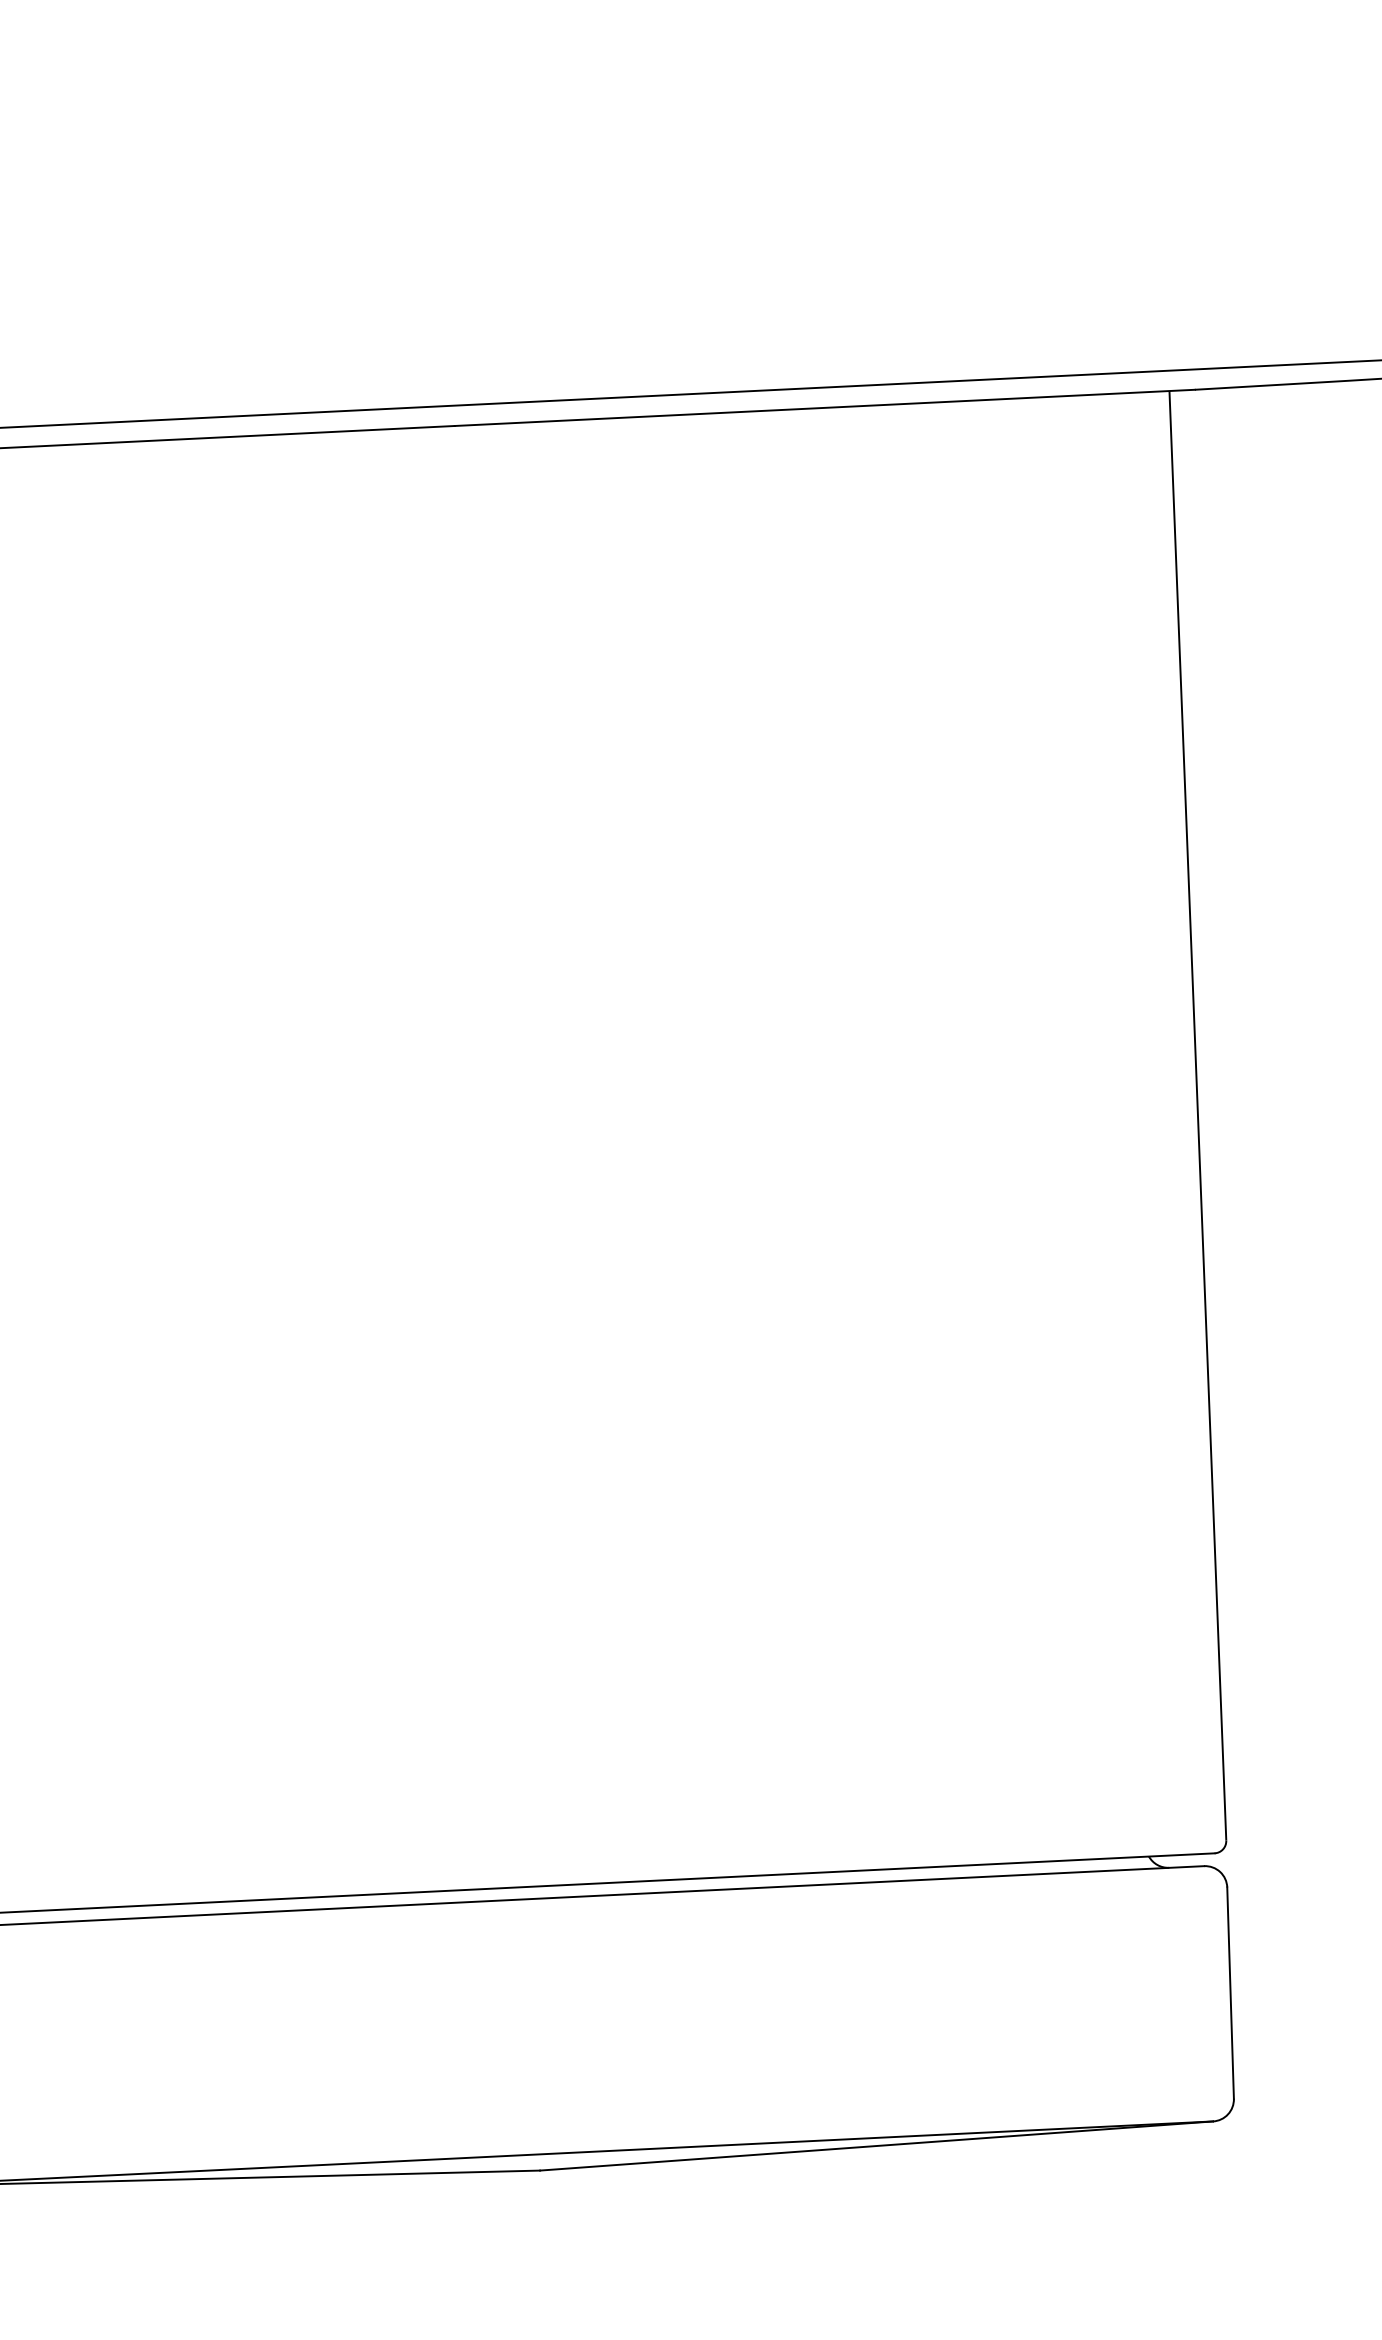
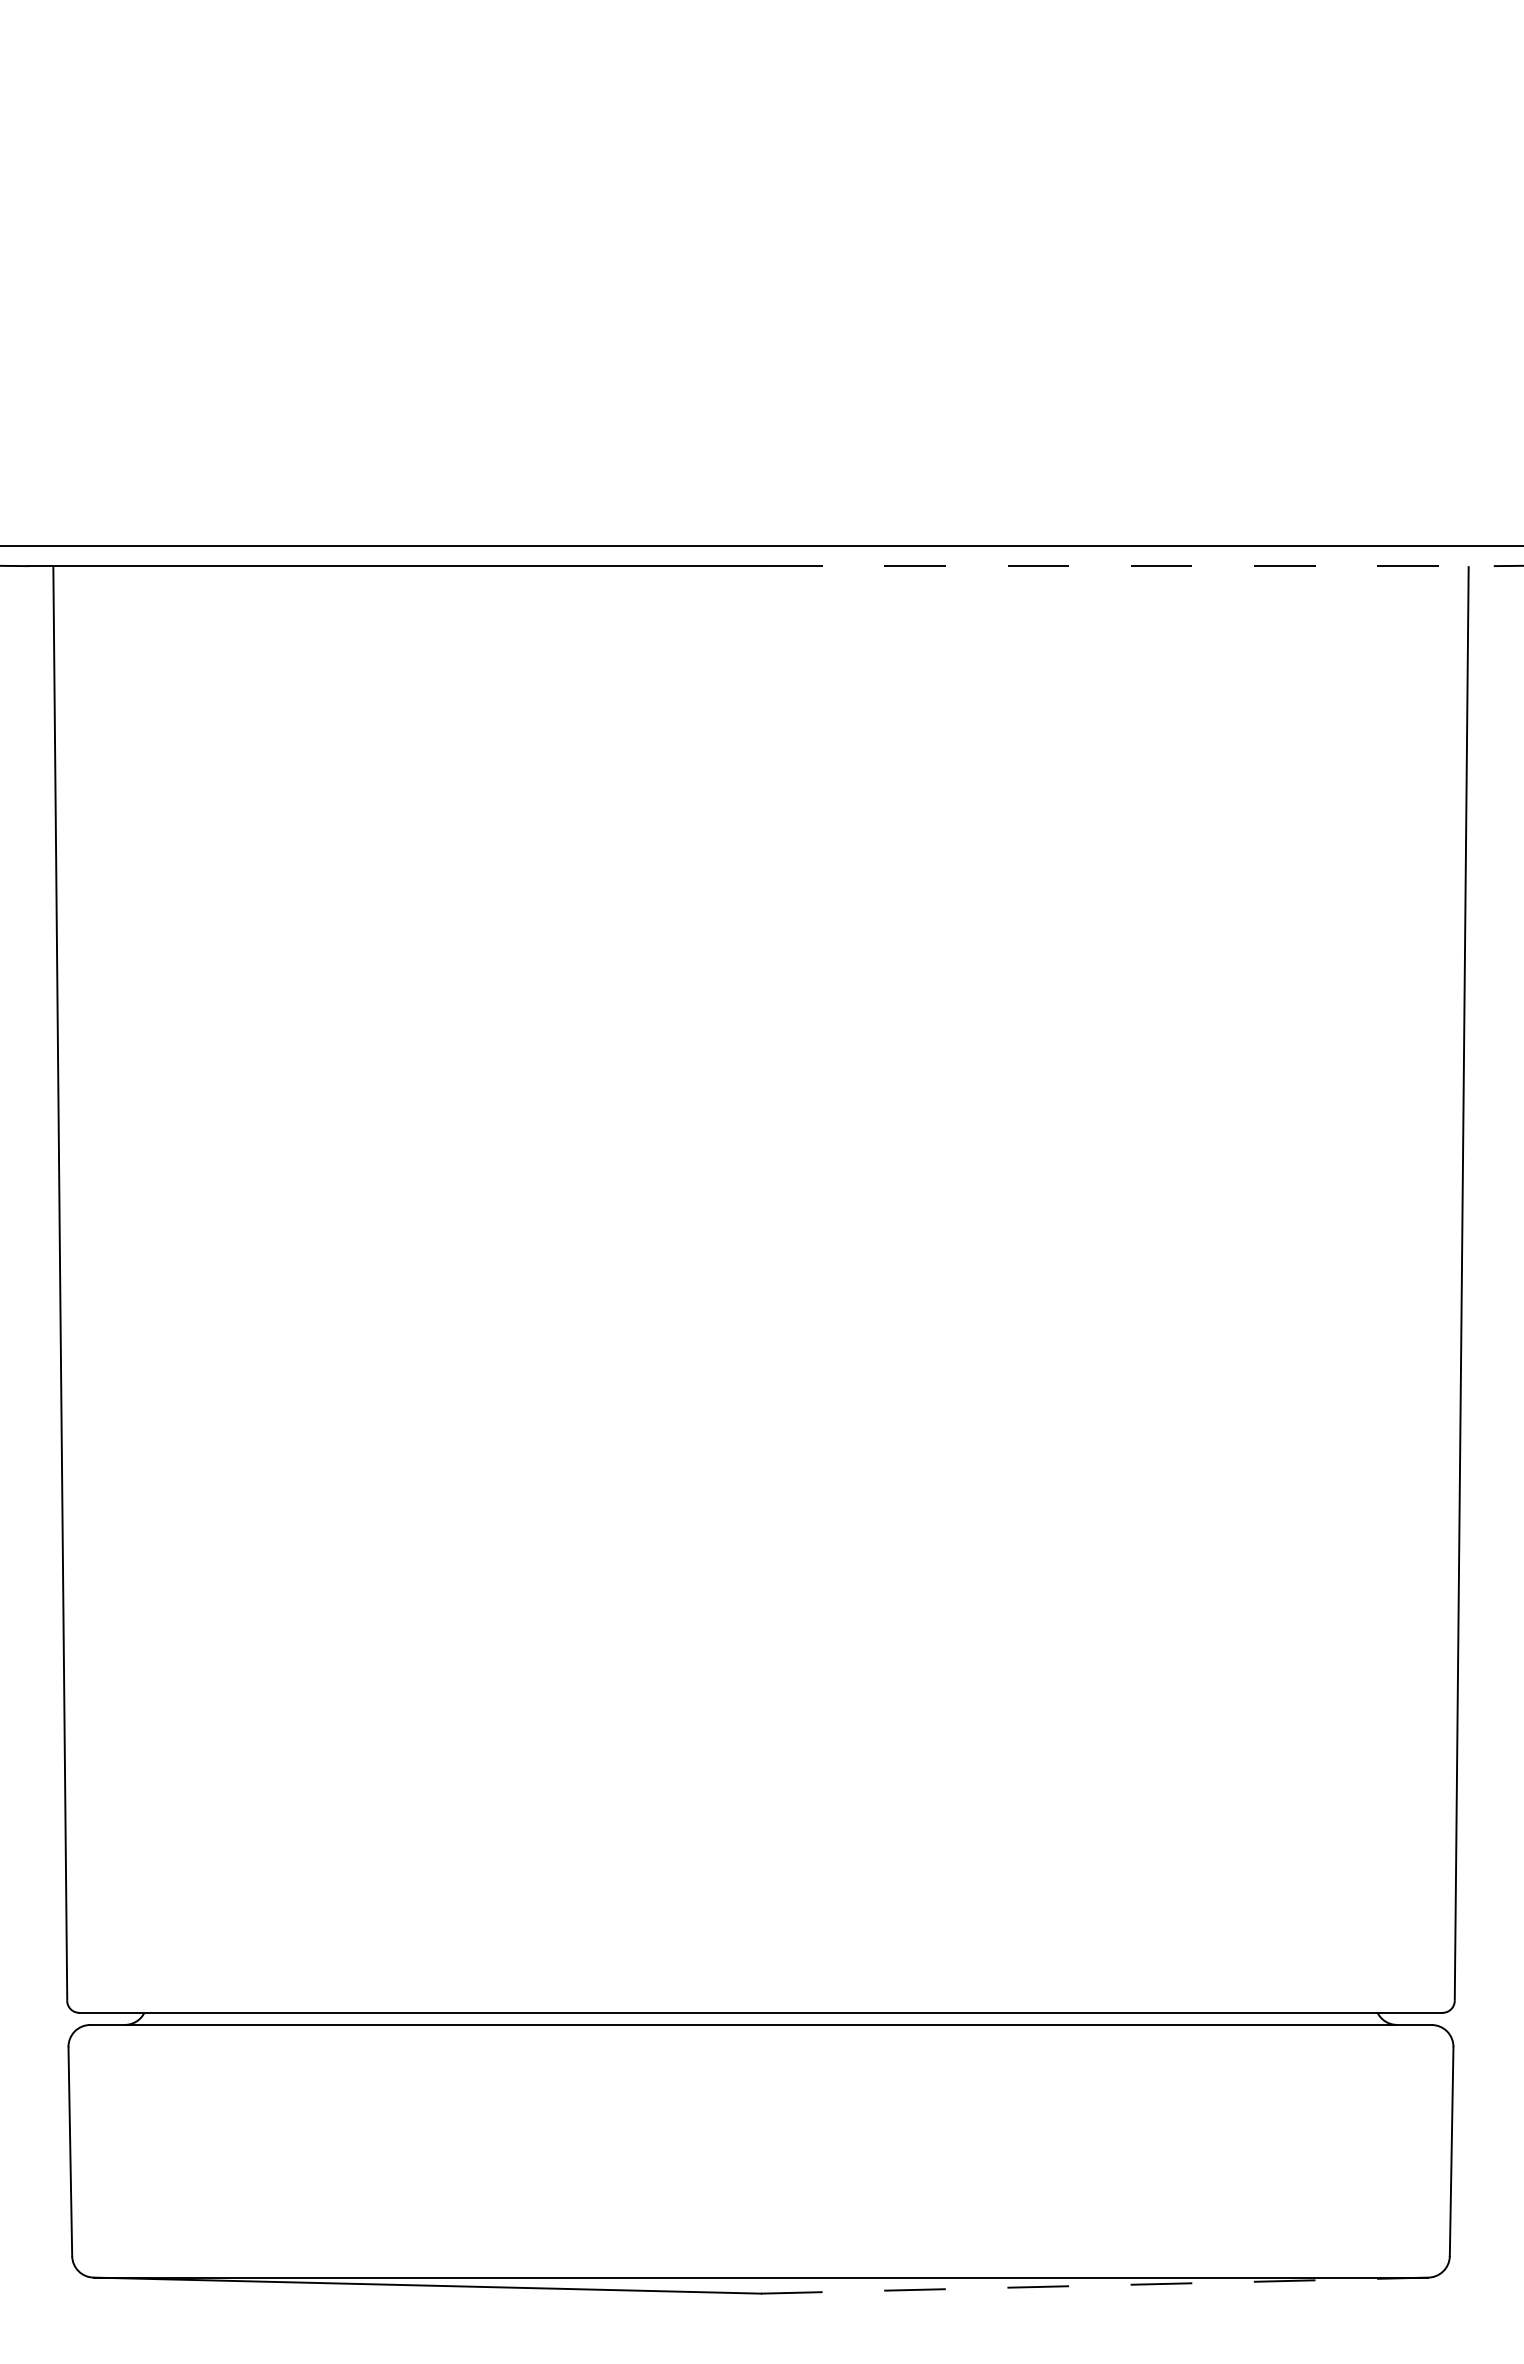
line: (824, 408) -> (1127, 566), solid -> dashed
line: (876, 2145) -> (1094, 2285), solid -> dashed

